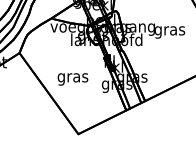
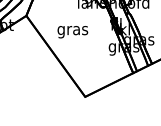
text: (72, 79) -> (72, 32), moved

